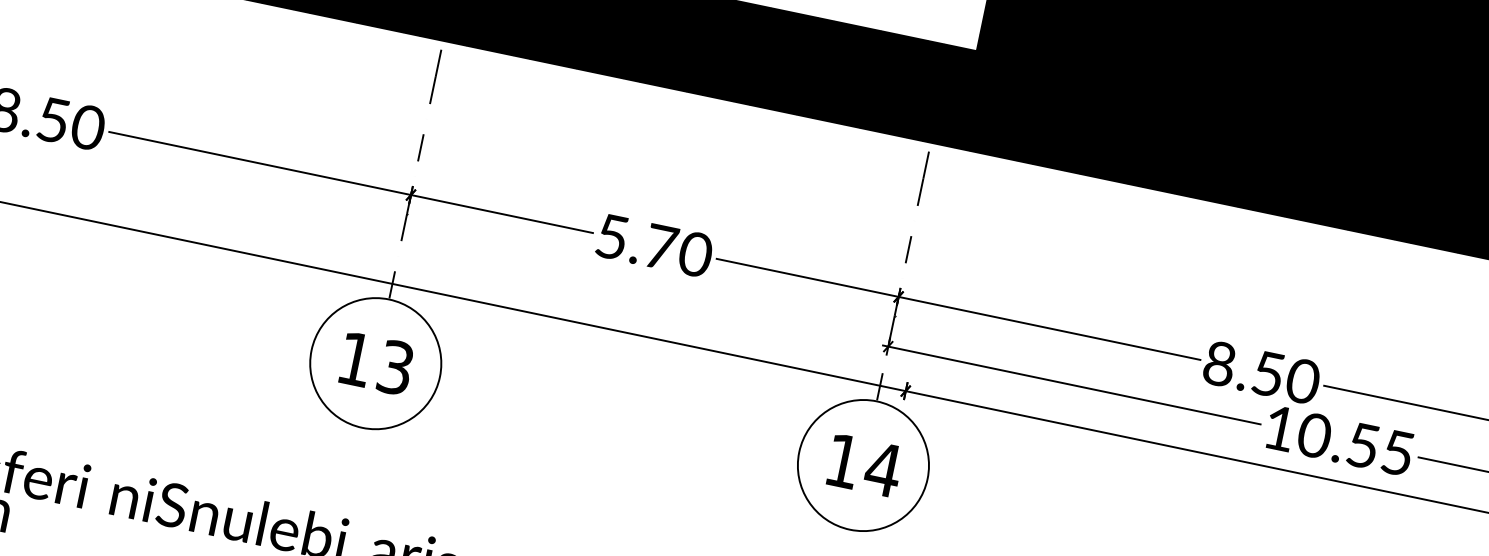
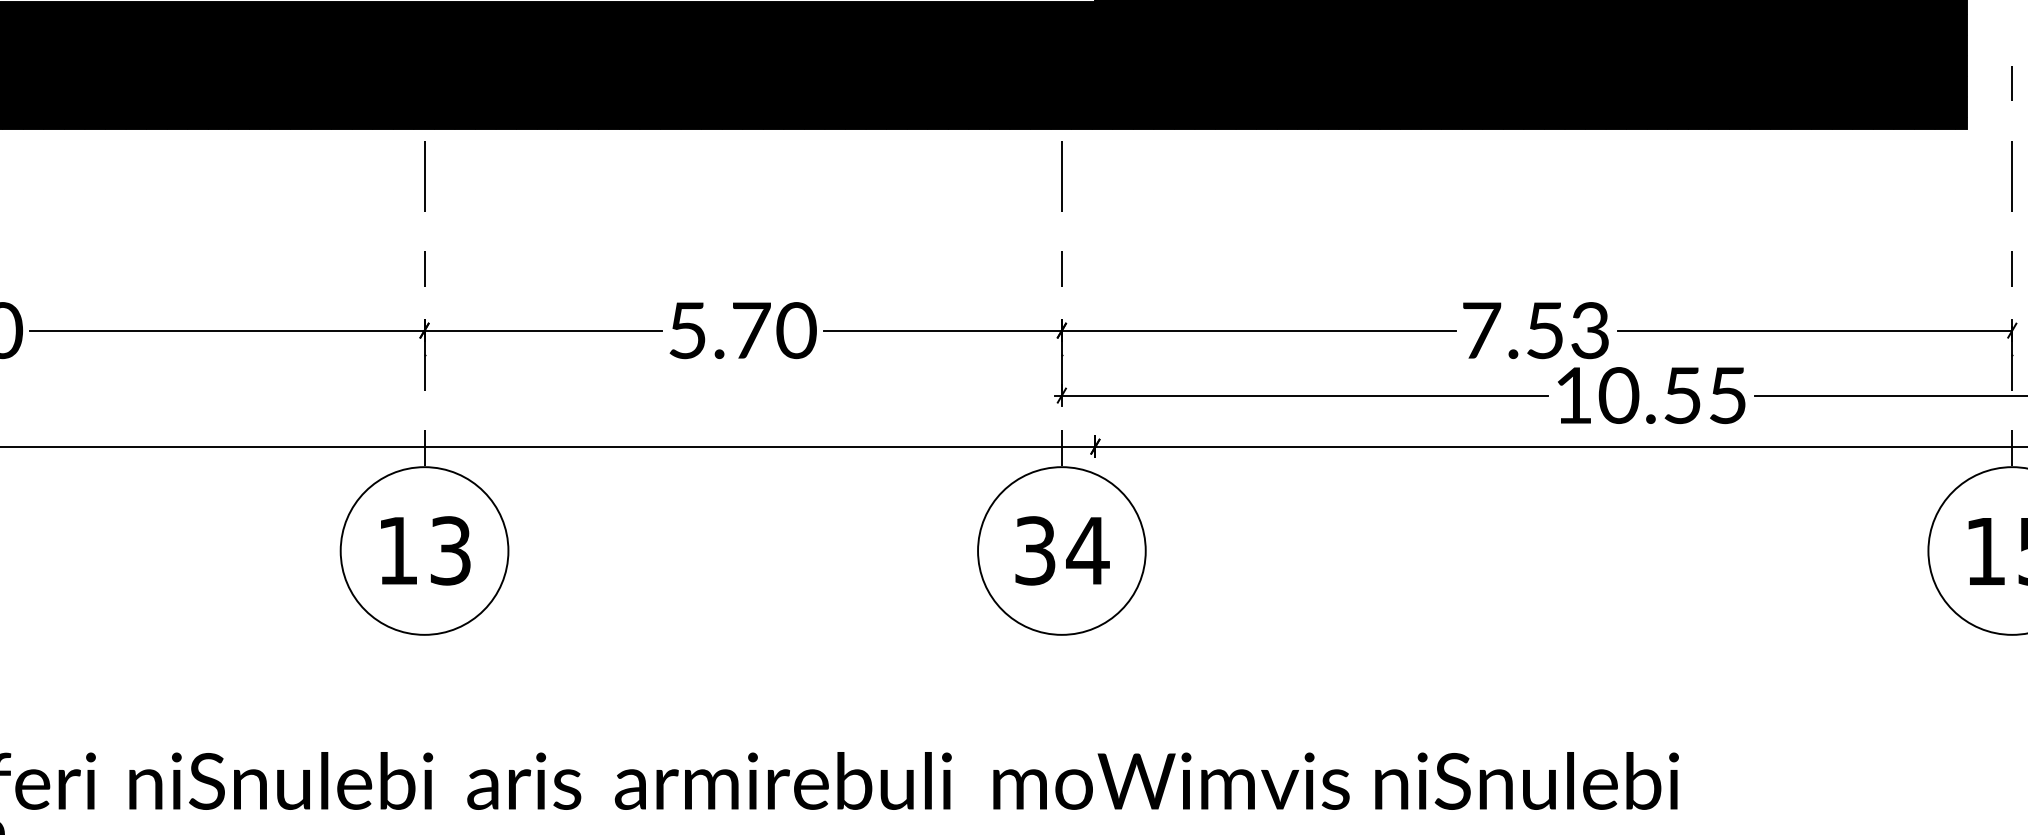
text: (1261, 372) -> (1536, 330), 8.50 -> 7.53
text: (843, 460) -> (1035, 550), 14 -> 34

